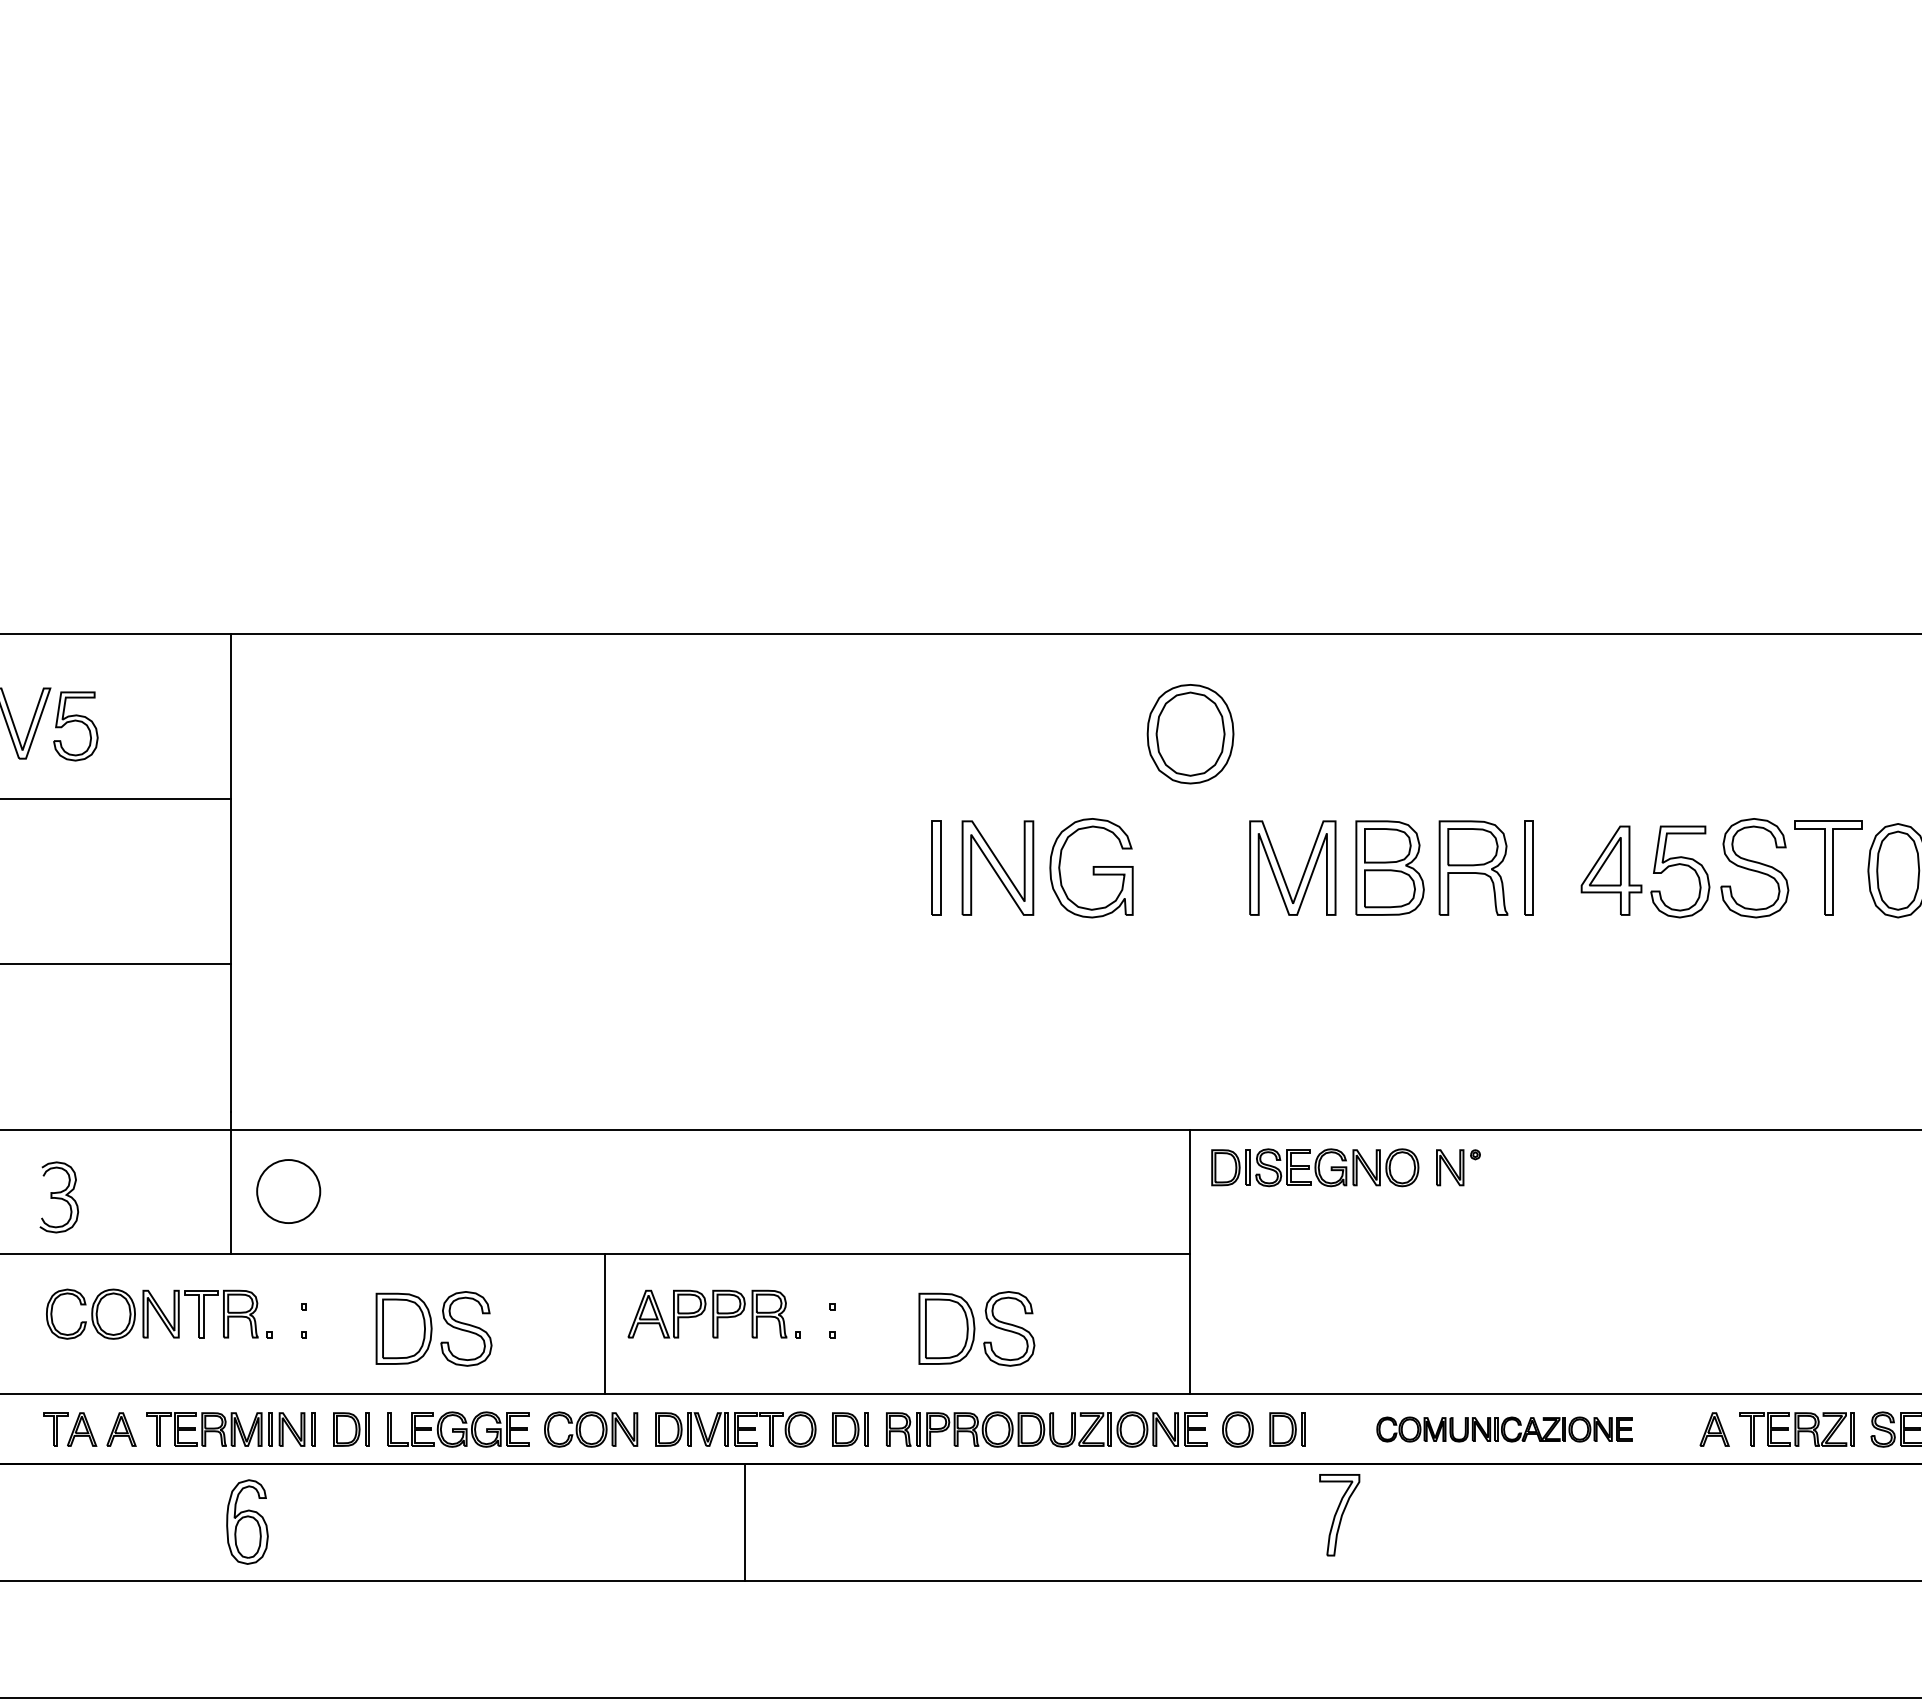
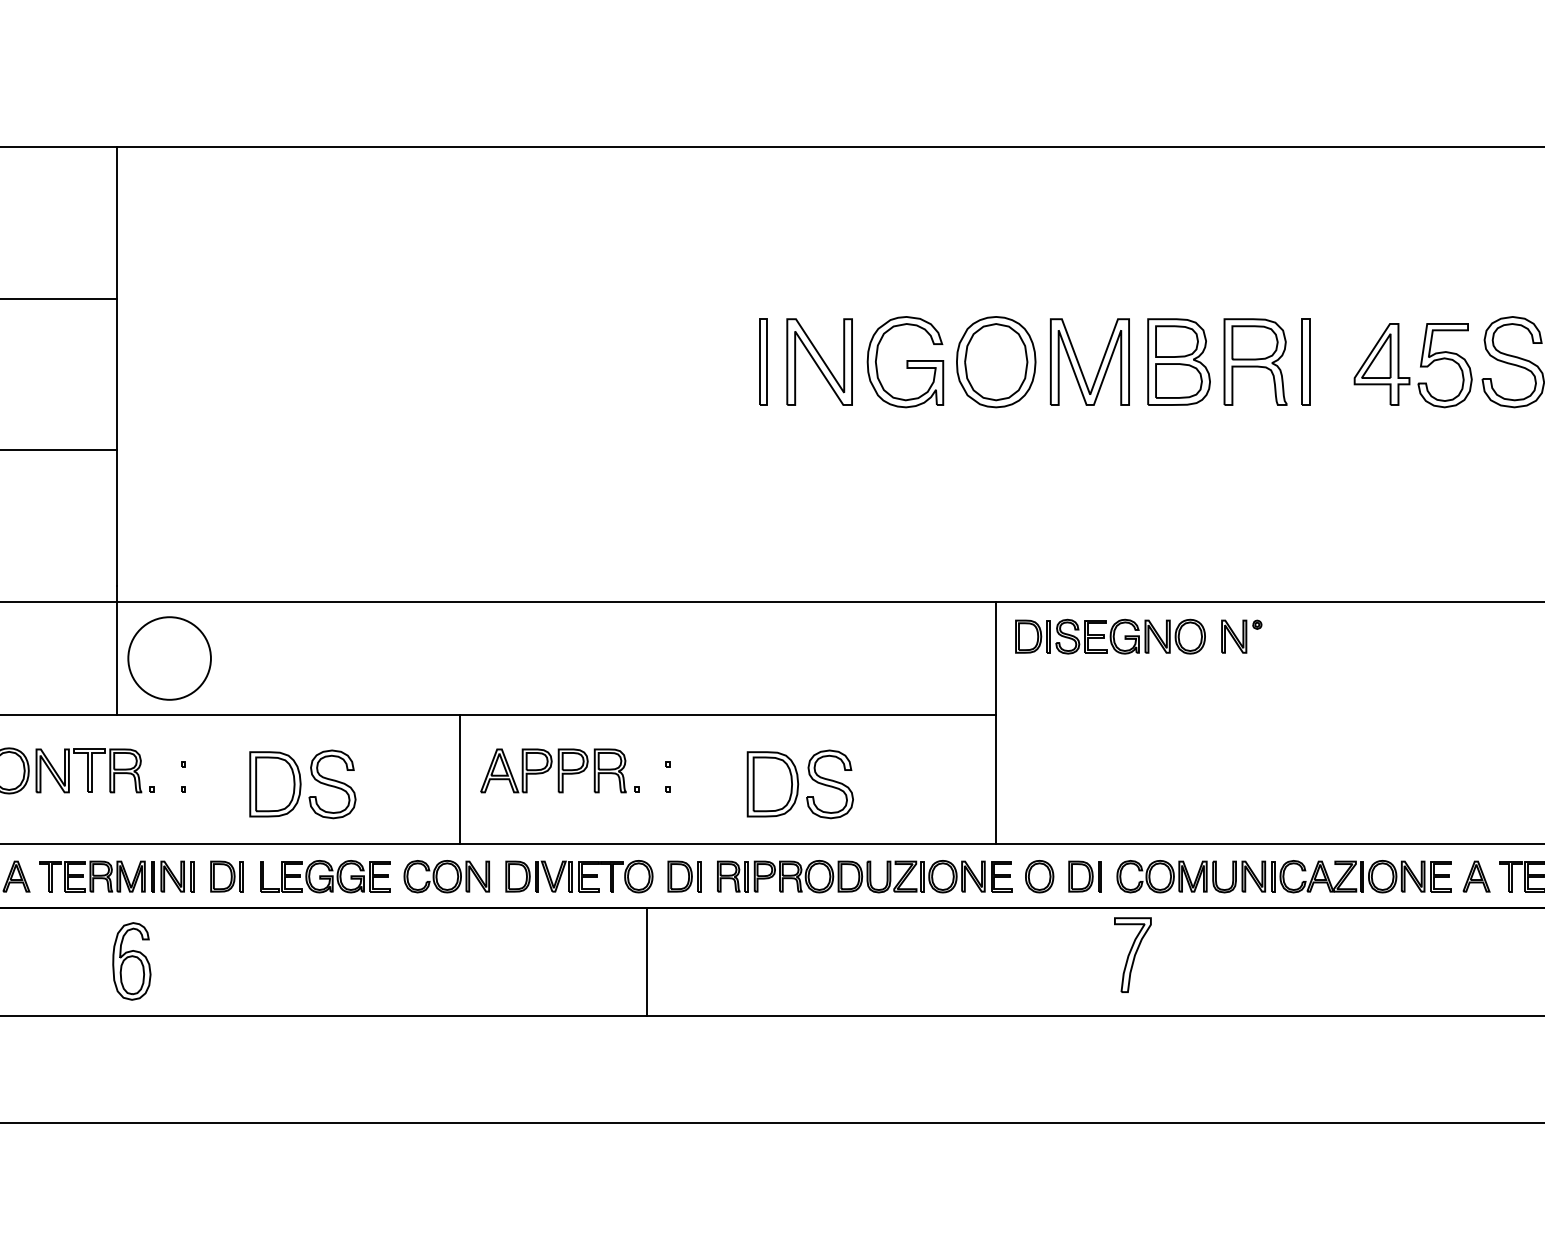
part: (1190, 734) -> (996, 362), moved
circle: (288, 1191) -> (169, 658), size x1.43
part: (1504, 1429) -> (1283, 876), size x1.43
line: (744, 1522) -> (646, 961), moved

